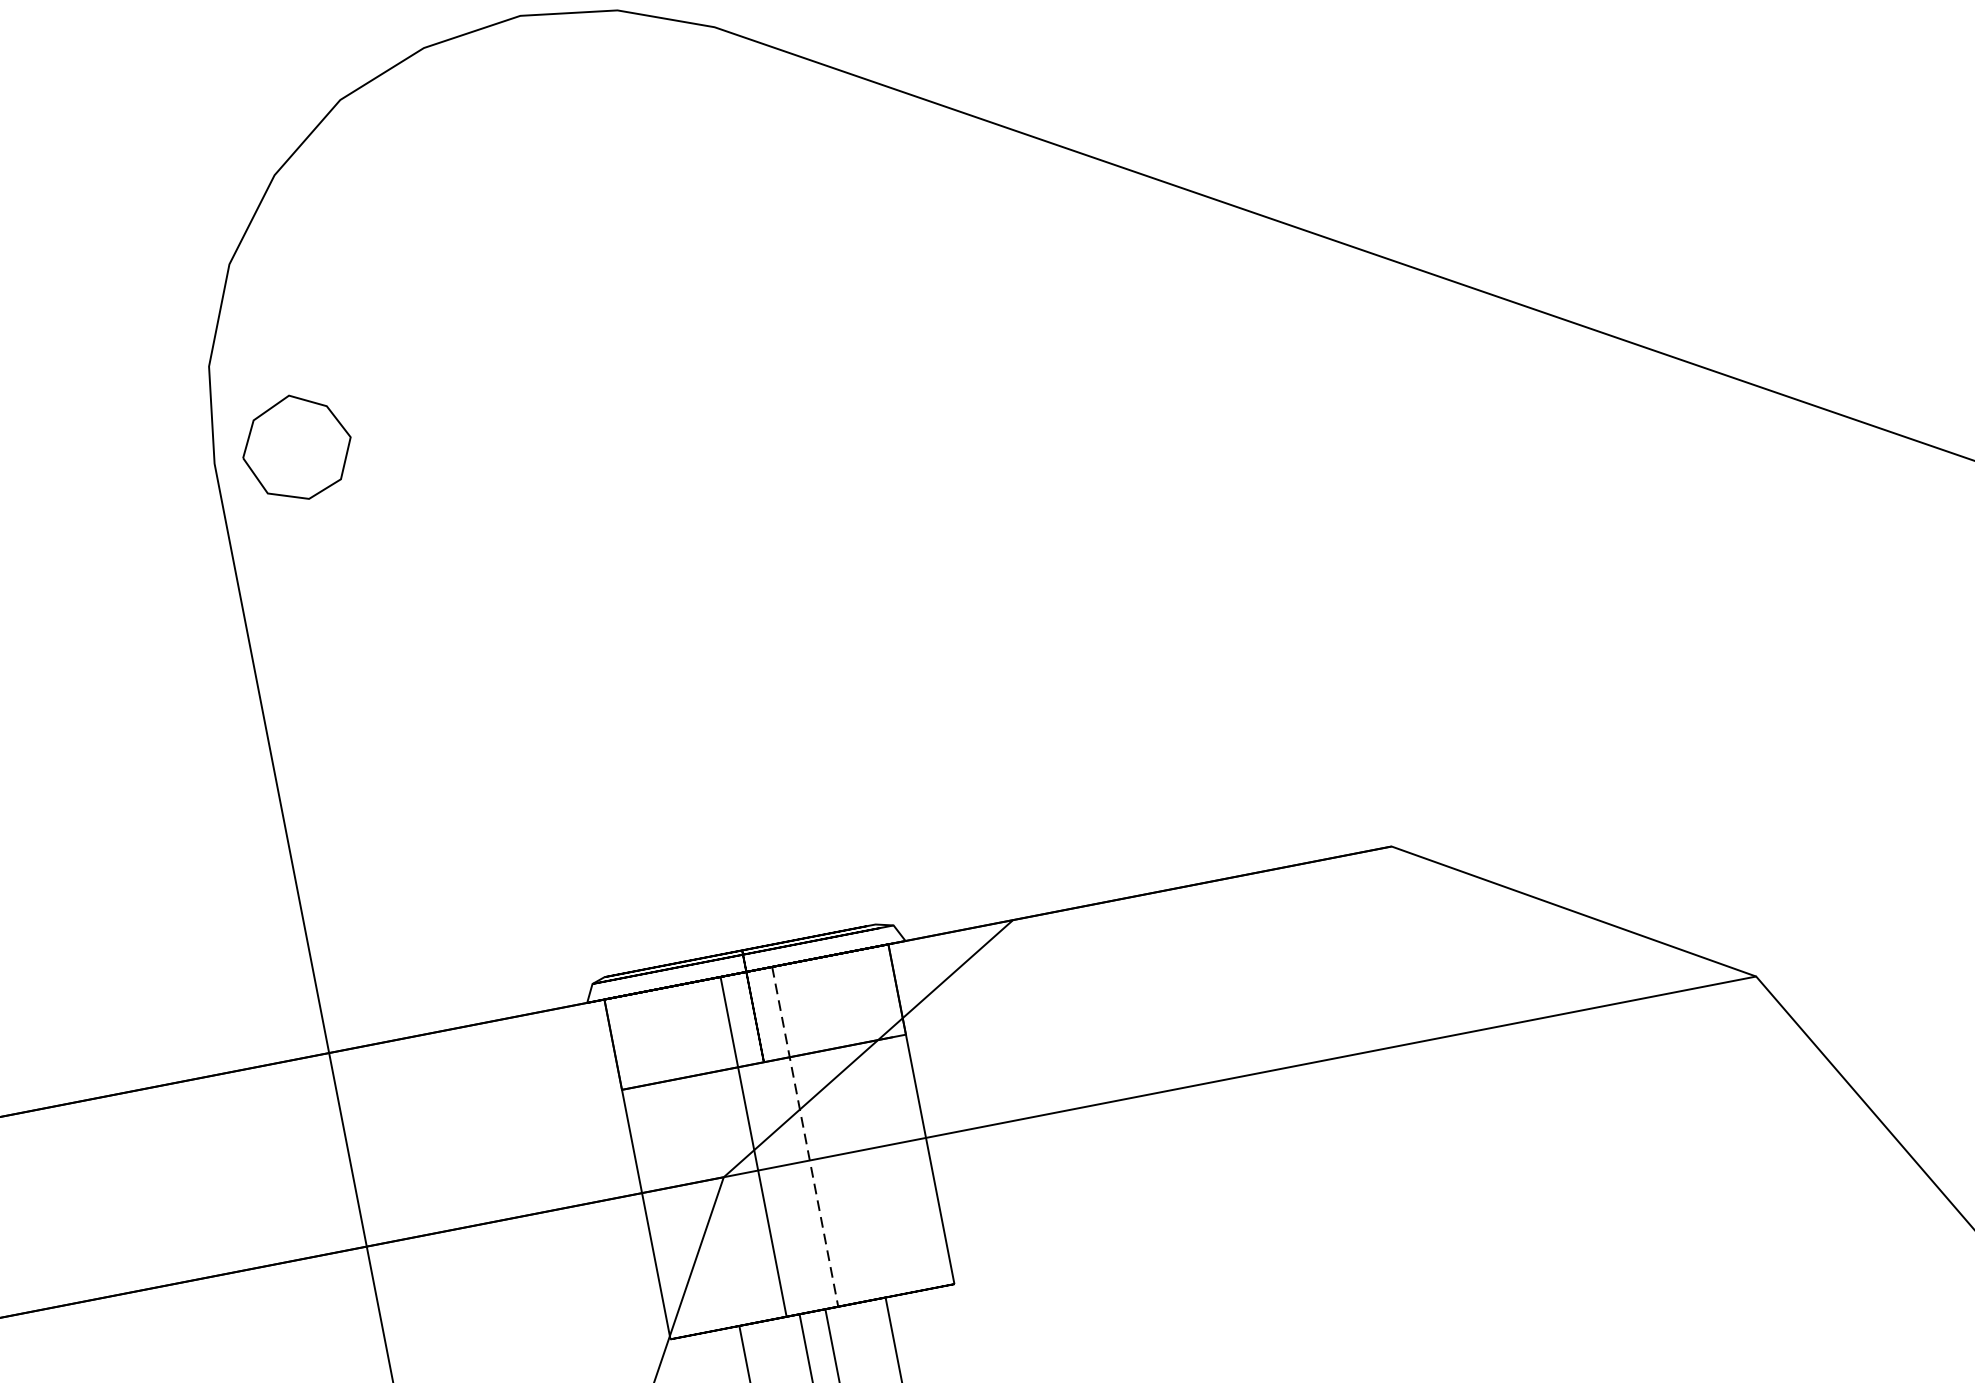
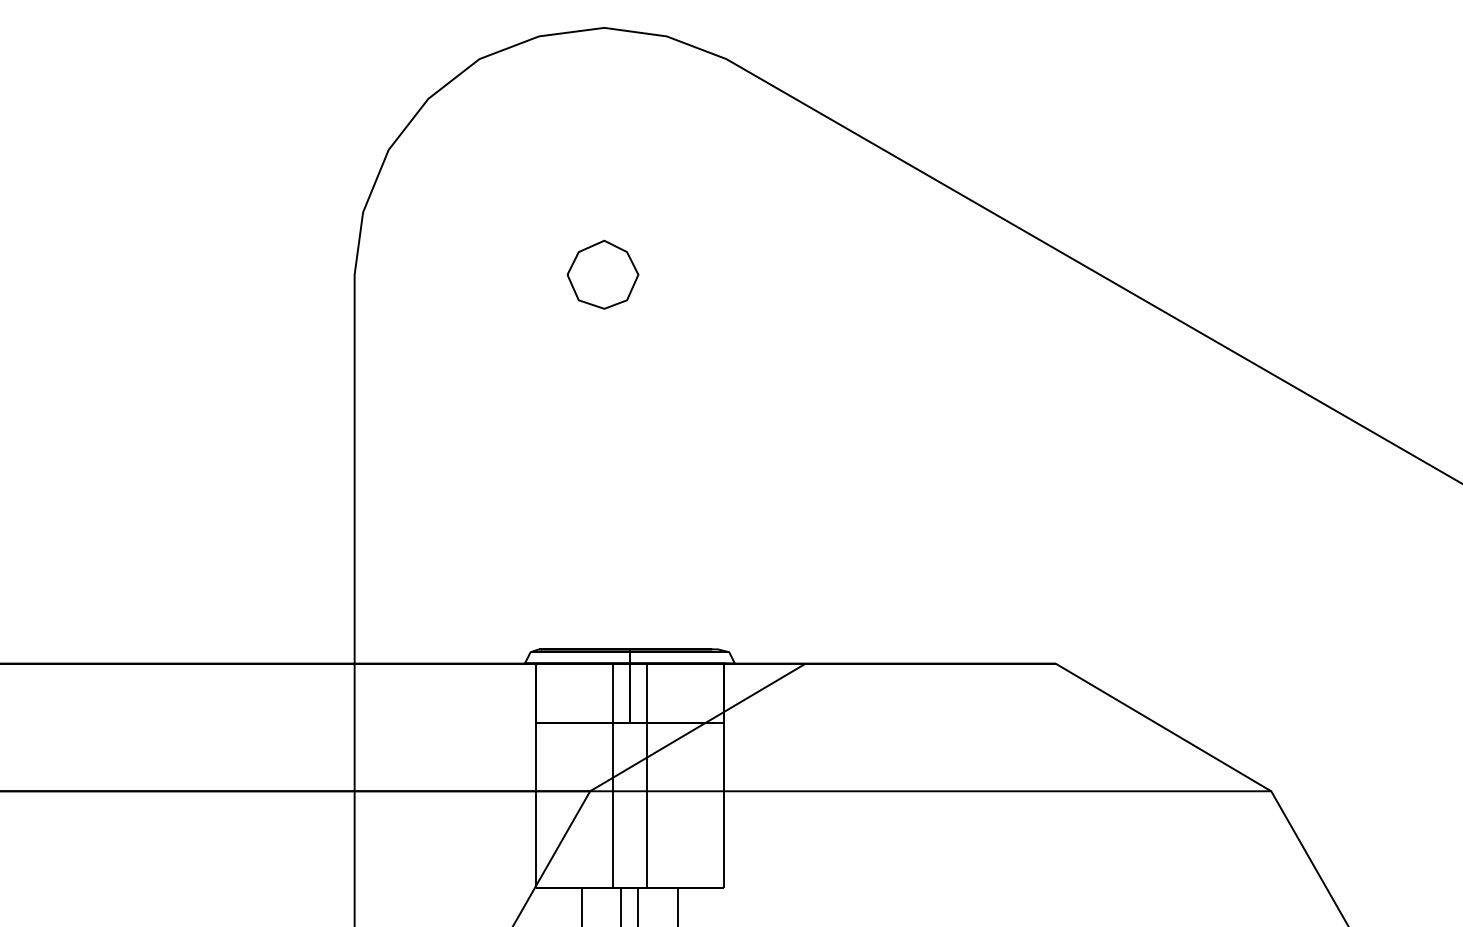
part: (296, 447) -> (602, 274), moved
line: (804, 1138) -> (646, 776), dashed -> solid

